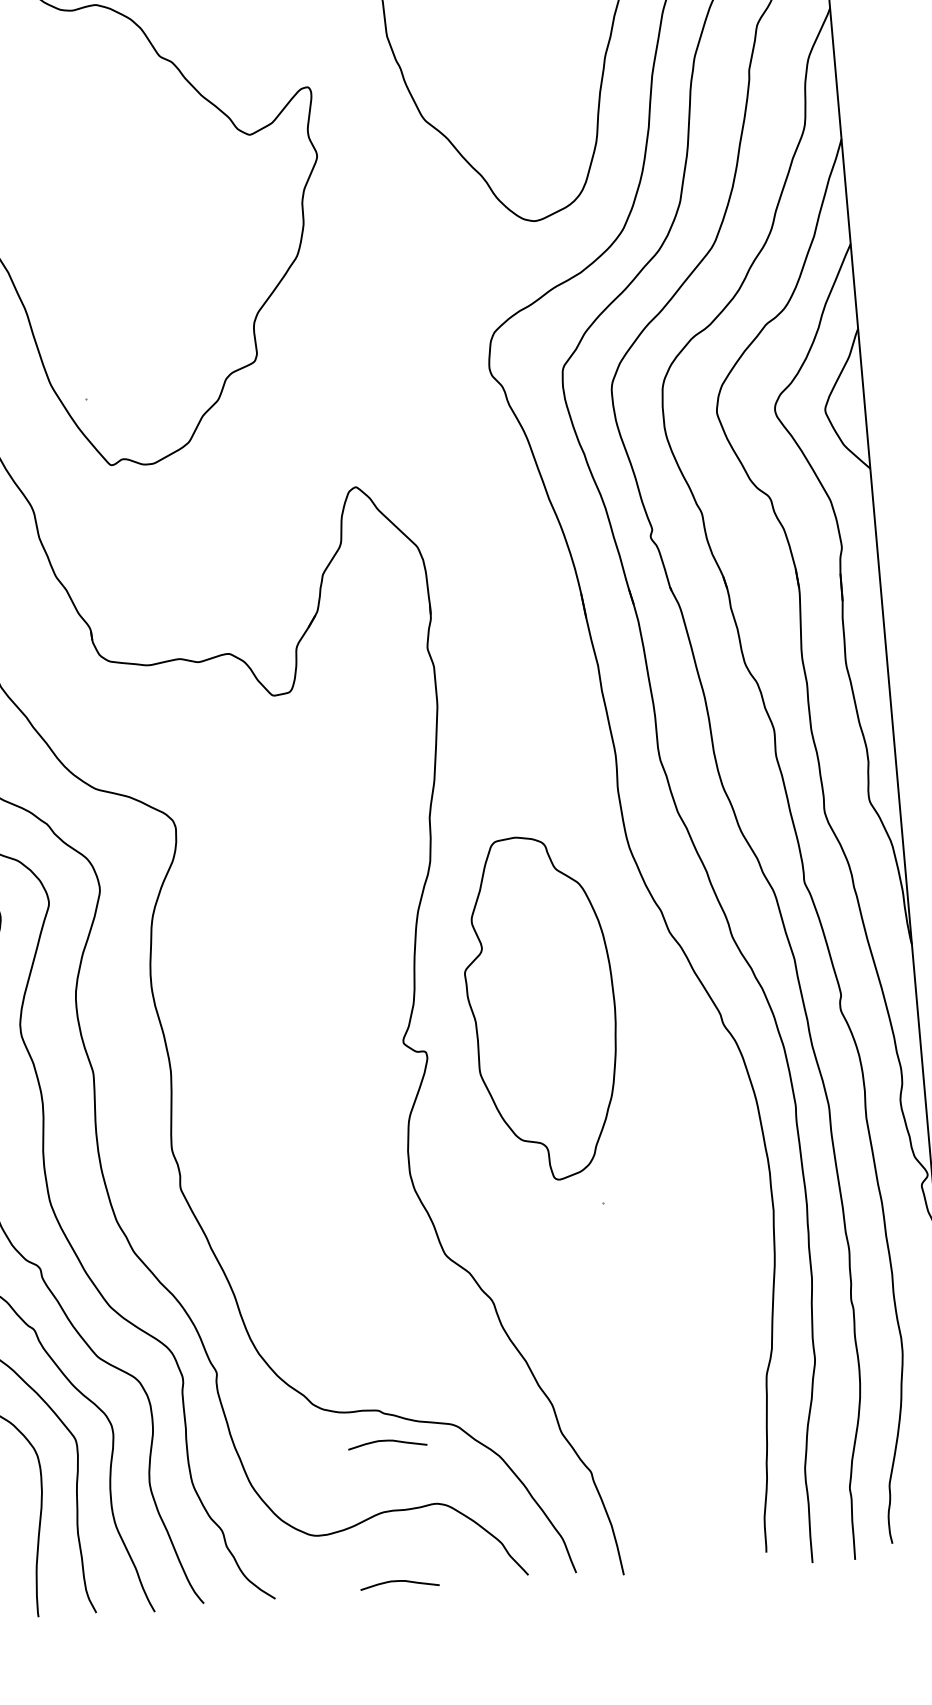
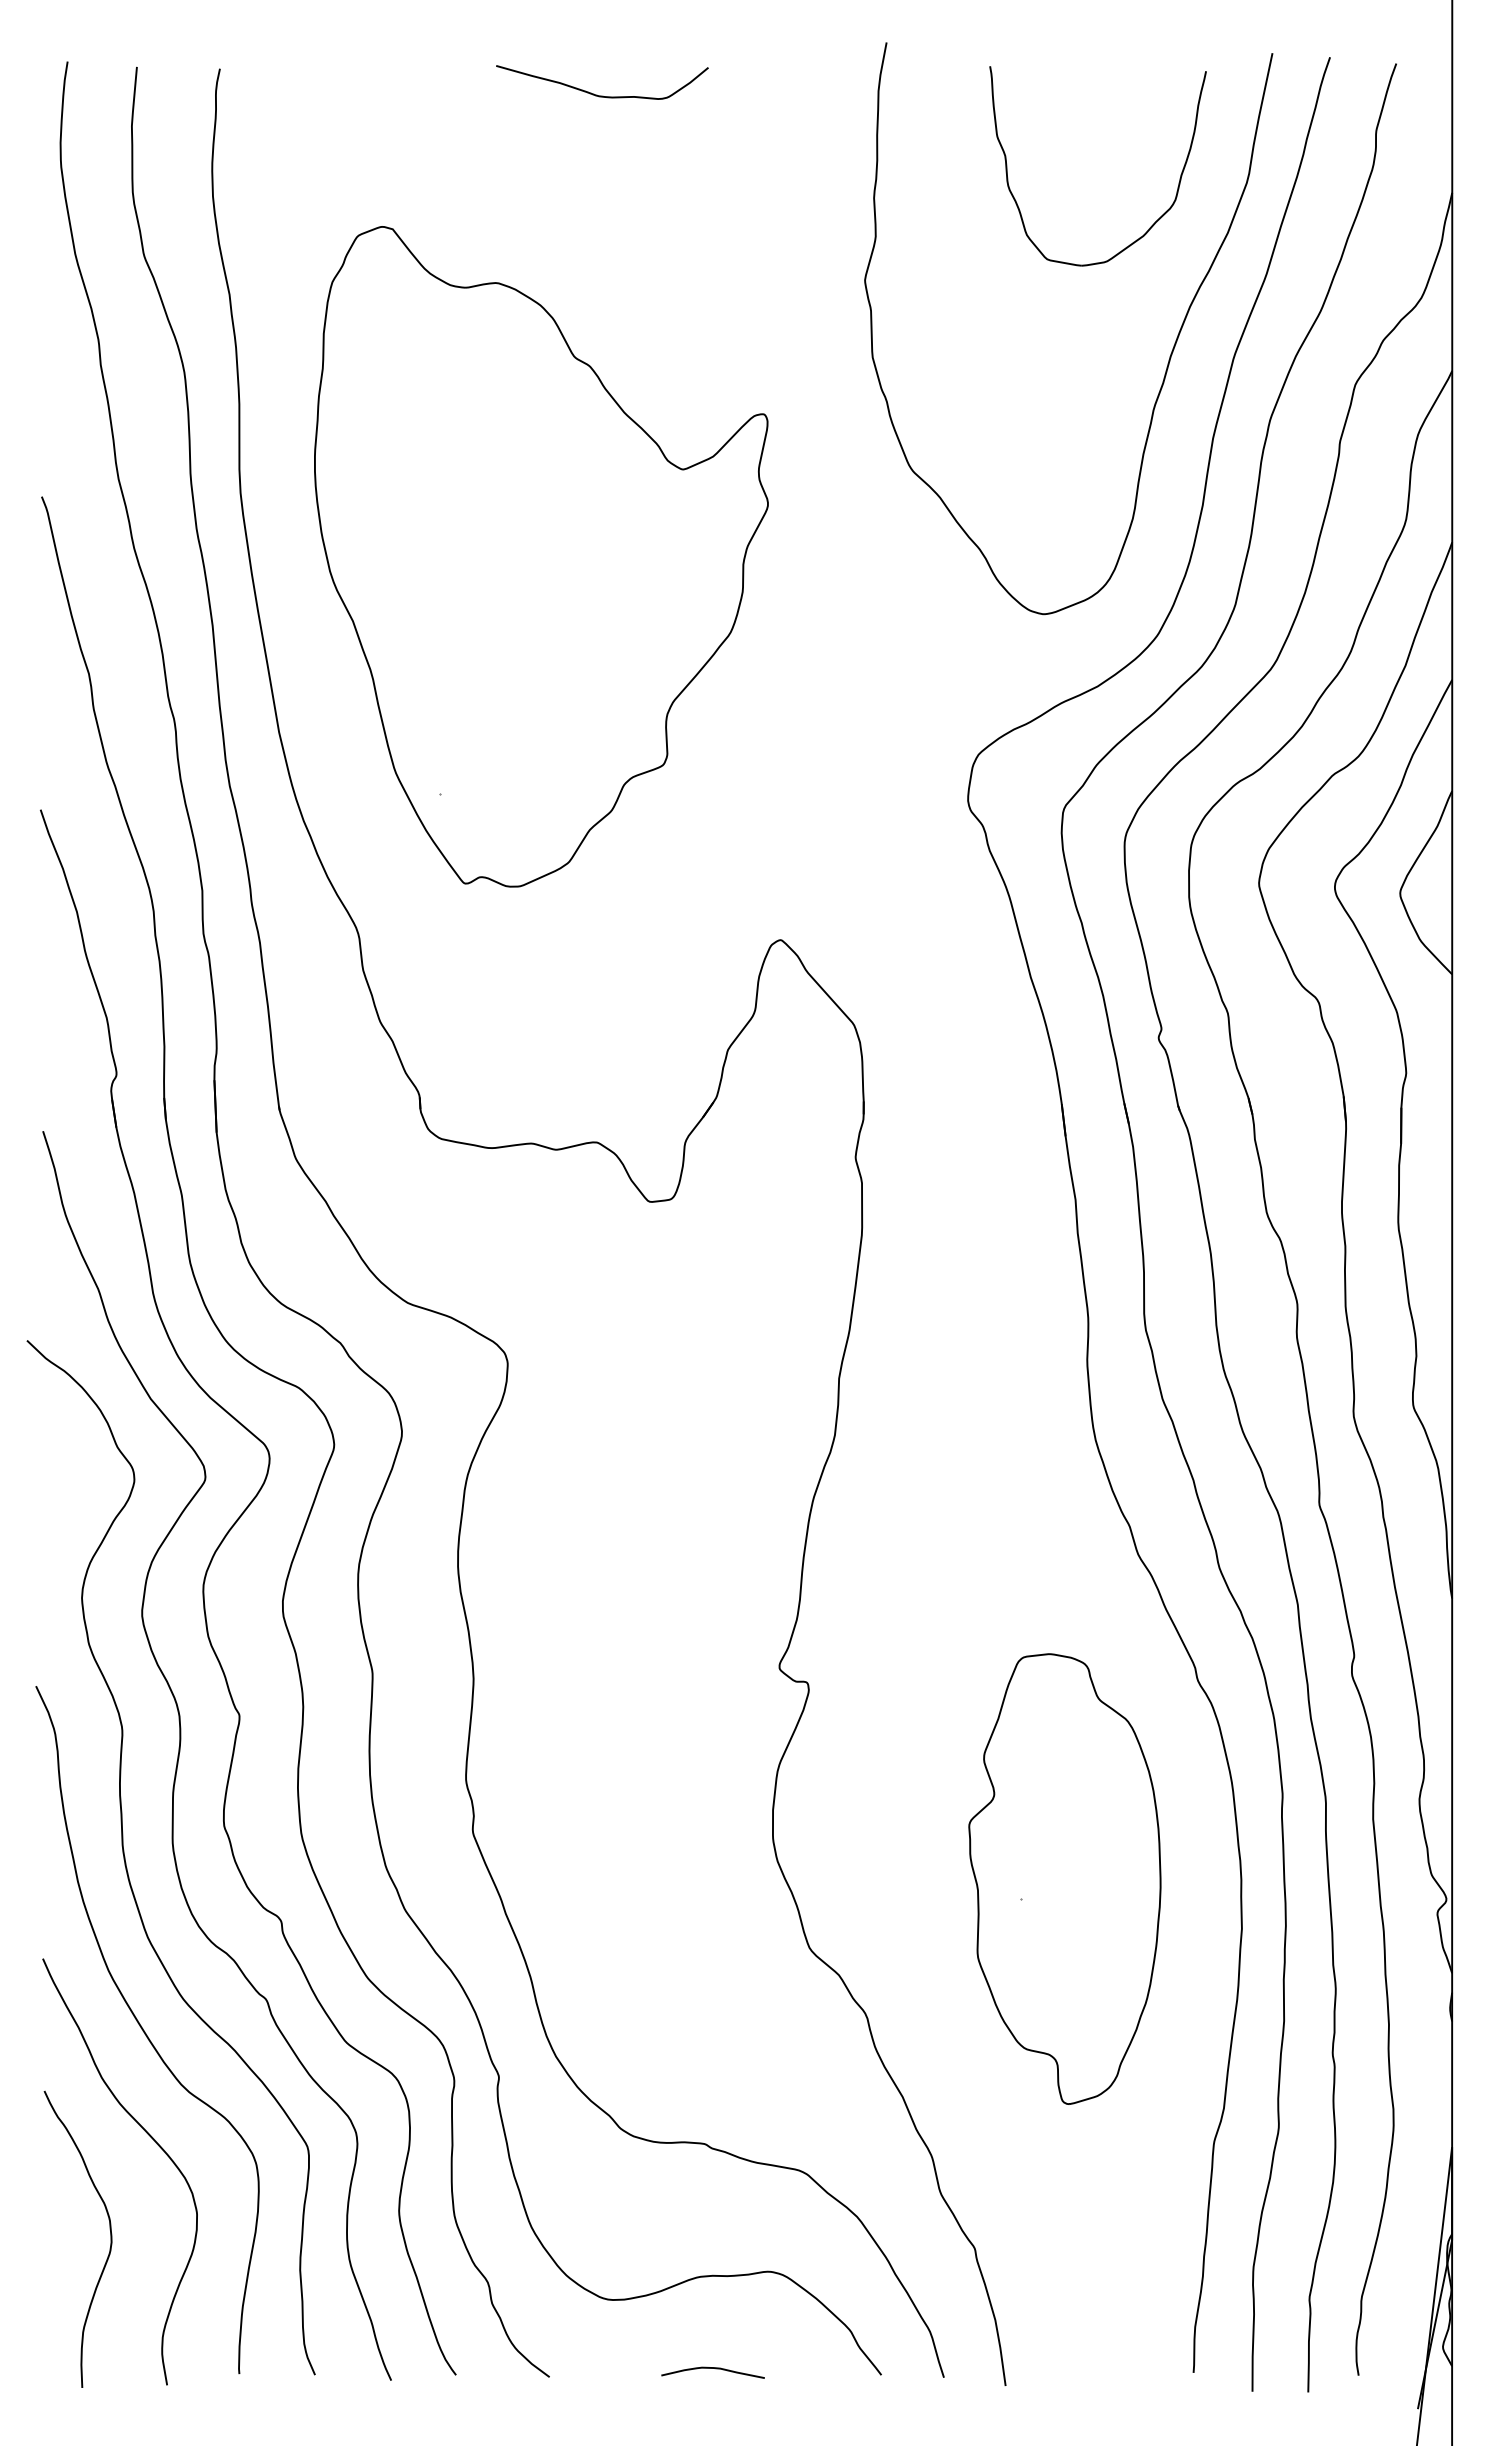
part: (541, 1007) -> (1064, 1878), moved
curve: (386, 1441) -> (712, 2184), removed

